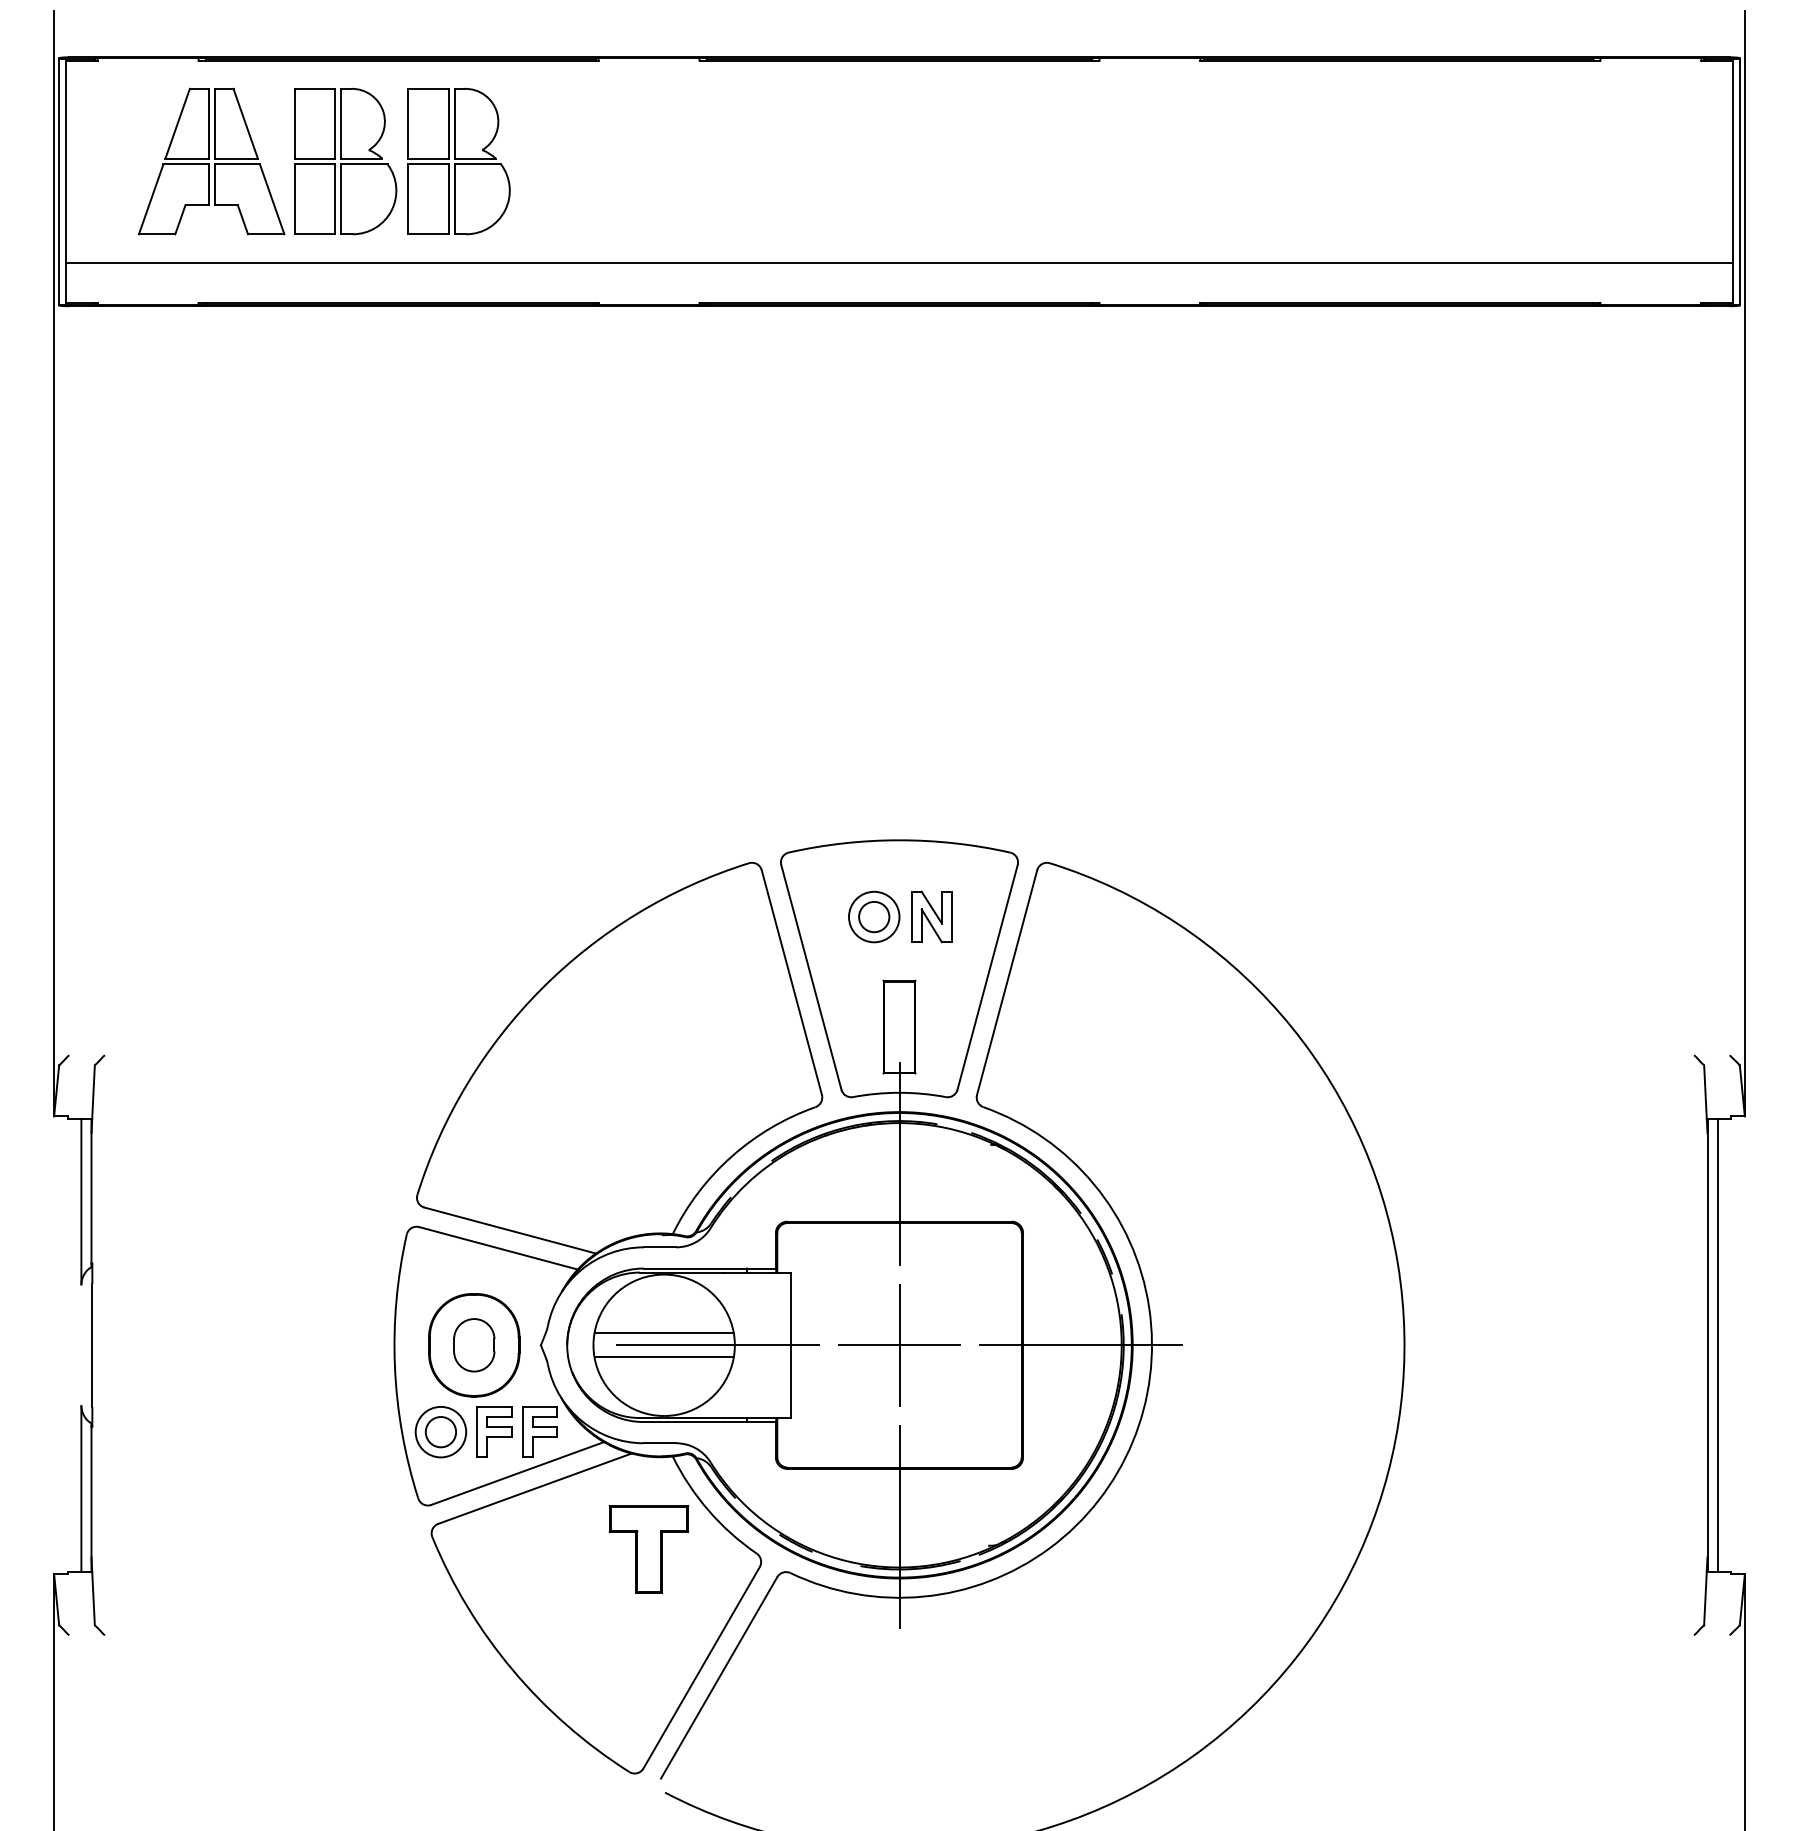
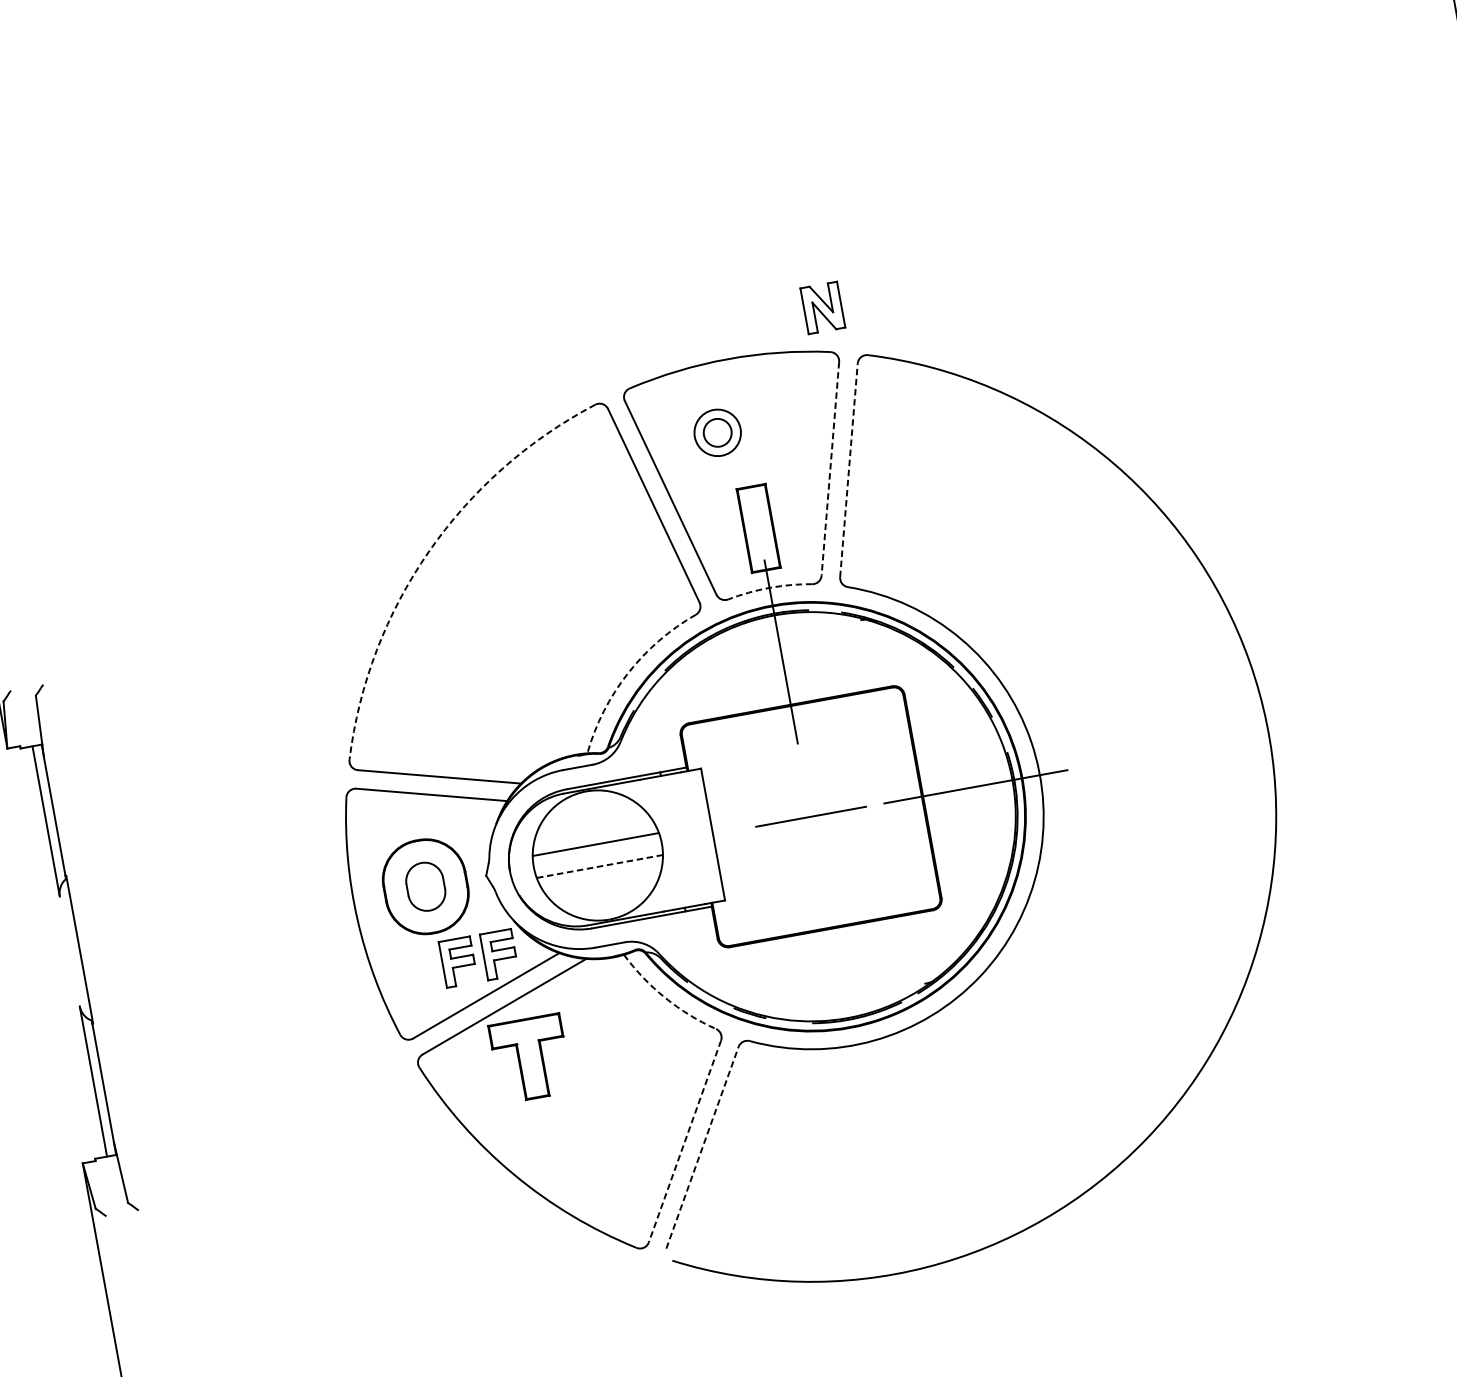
part: (931, 916) -> (822, 307), moved
line: (987, 977) -> (830, 468), solid -> dashed
line: (1007, 982) -> (849, 470), solid -> dashed
arc: (542, 988) -> (428, 552), solid -> dashed
arc: (899, 1092) -> (769, 587), solid -> dashed
arc: (731, 1156) -> (627, 673), solid -> dashed
line: (899, 1344) -> (810, 816), removed
line: (717, 1345) -> (646, 846), removed
line: (664, 1357) -> (600, 866), solid -> dashed
part: (440, 1432) -> (409, 971), removed
arc: (708, 1510) -> (665, 997), solid -> dashed
line: (899, 1527) -> (841, 981), removed
part: (648, 1549) -> (530, 1058), moved
line: (701, 1668) -> (684, 1142), solid -> dashed
line: (719, 1677) -> (702, 1147), solid -> dashed

